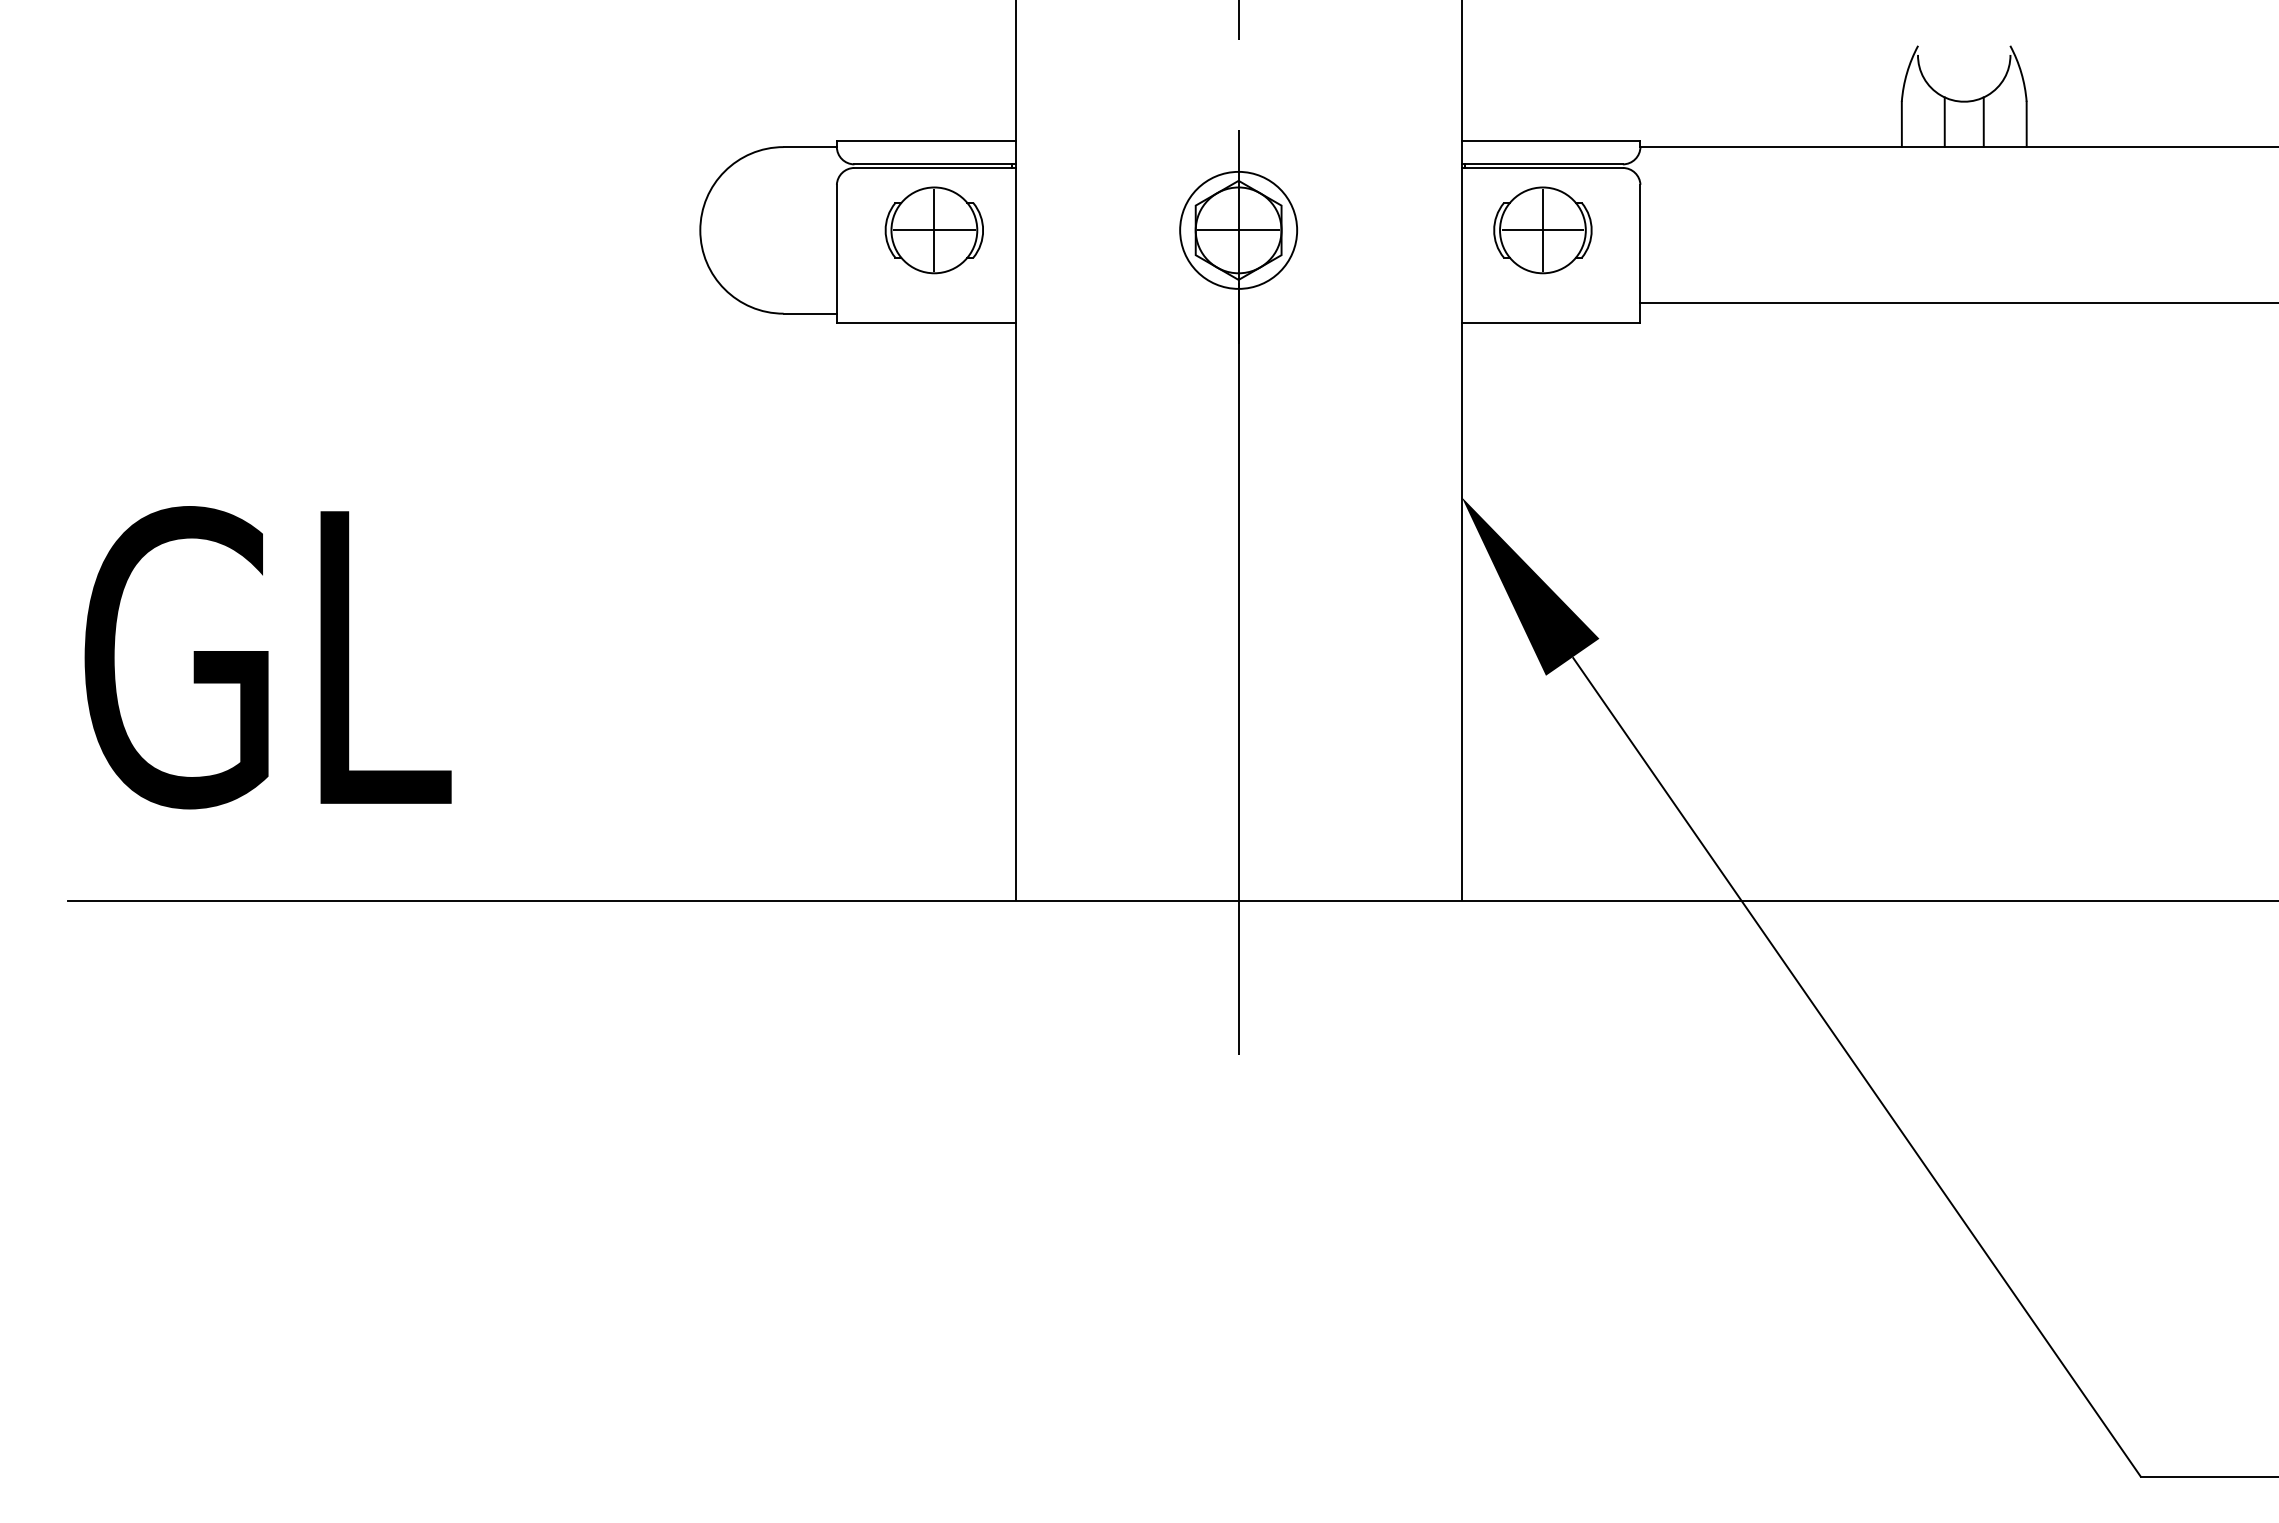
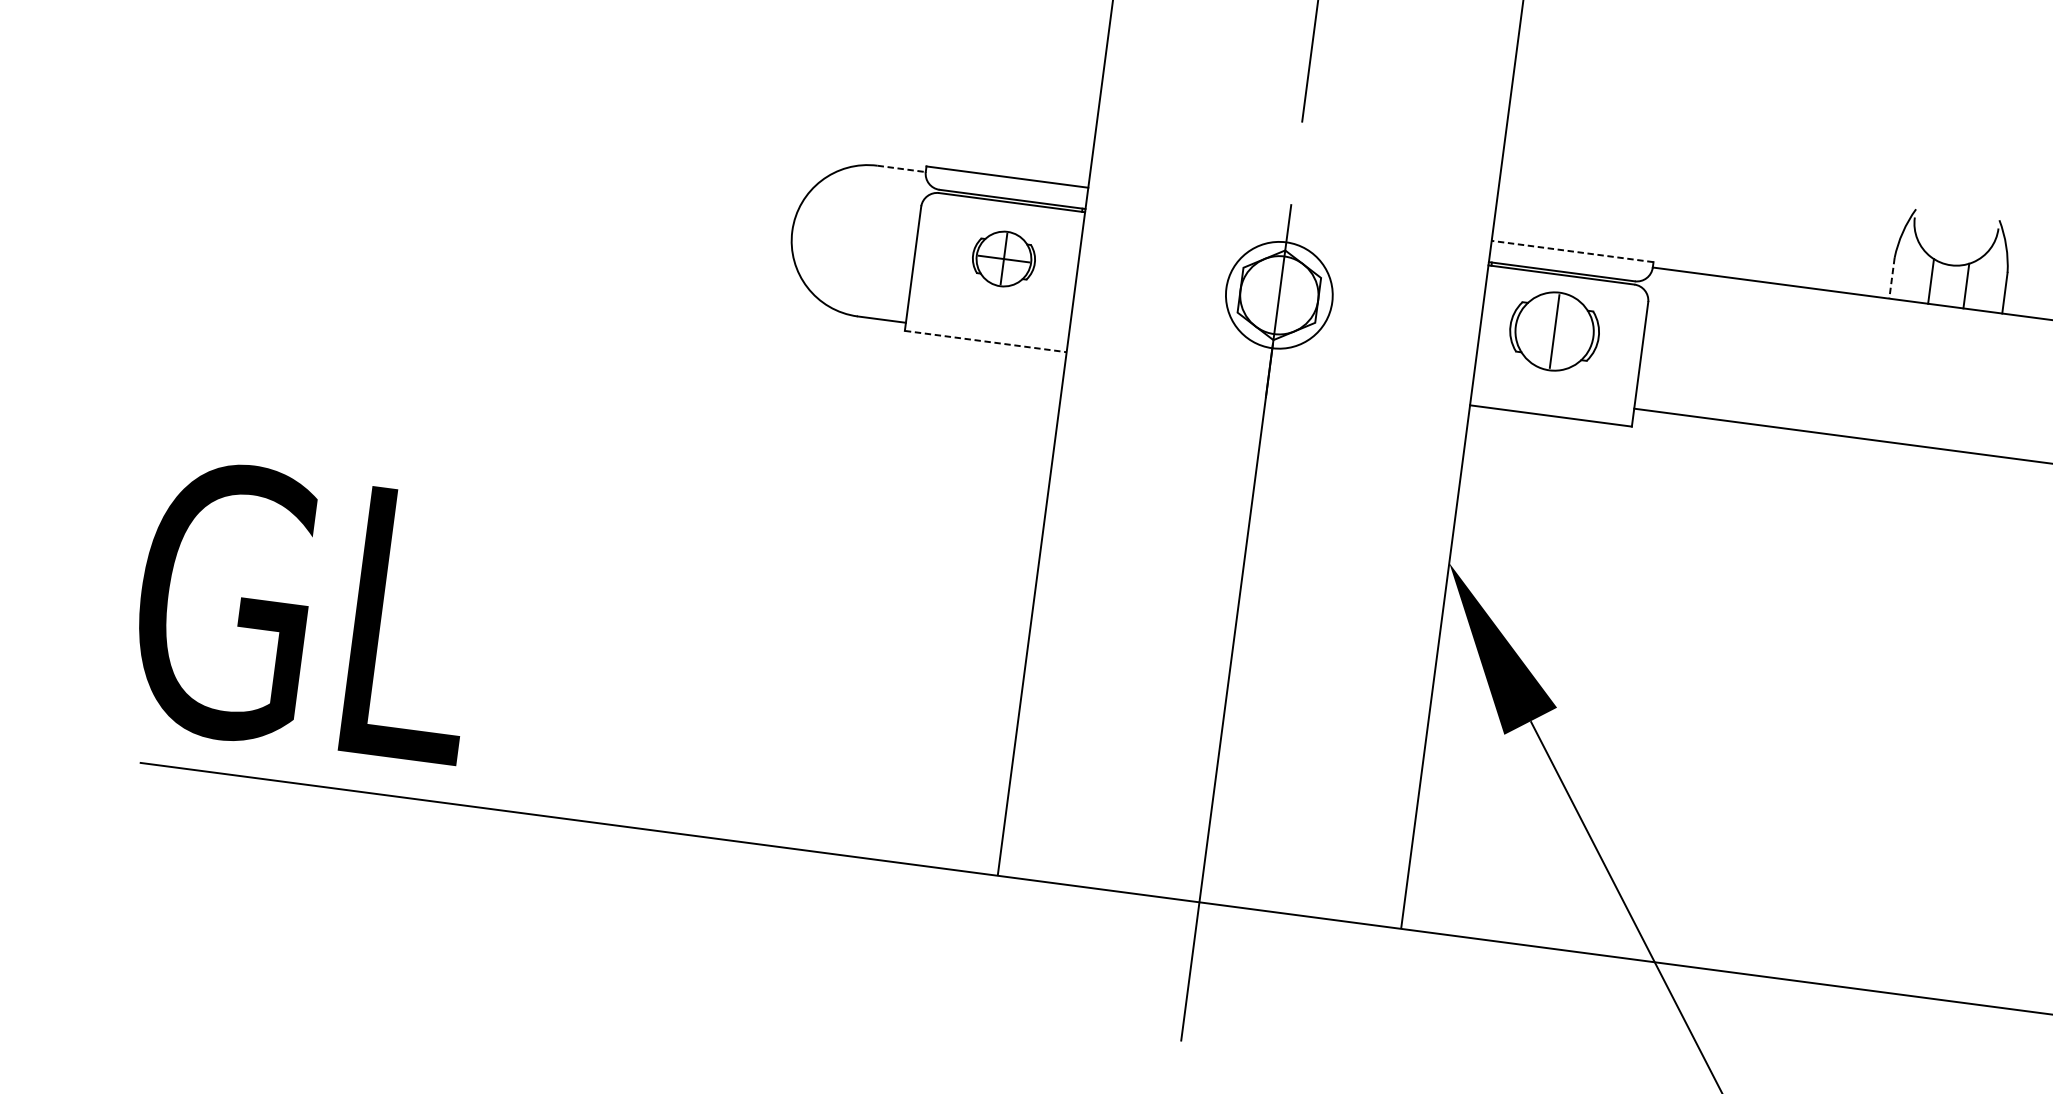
line: (1901, 124) -> (1891, 278), solid -> dashed
line: (1550, 140) -> (1572, 251), solid -> dashed
line: (810, 147) -> (901, 169), solid -> dashed
part: (933, 230) -> (1003, 259), size x0.7
line: (1238, 230) -> (1279, 295), removed
line: (1542, 230) -> (1554, 331), removed
line: (926, 322) -> (985, 341), solid -> dashed
text: (267, 657) -> (307, 611), moved

